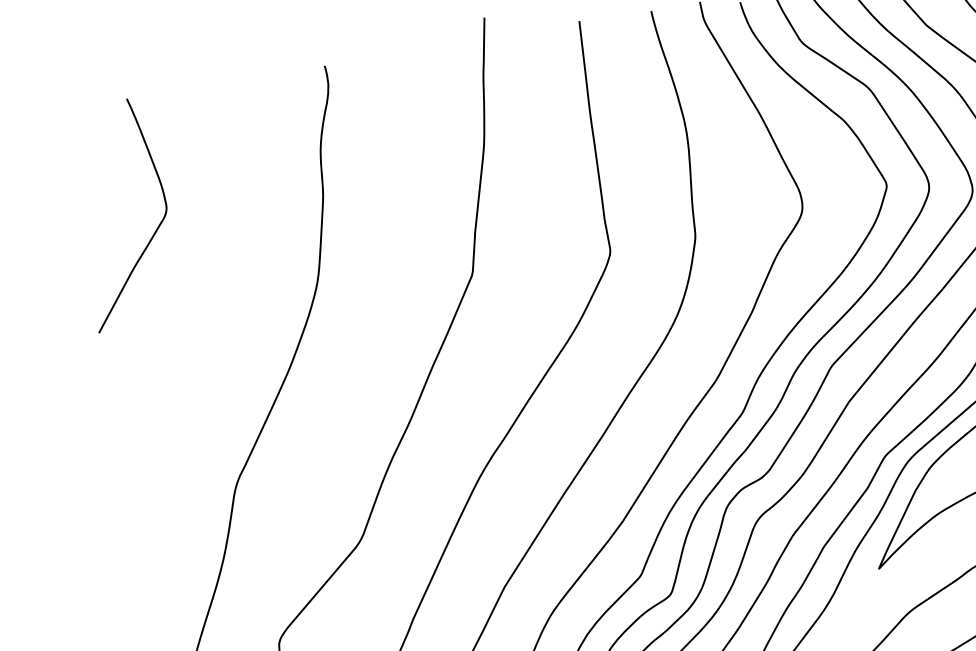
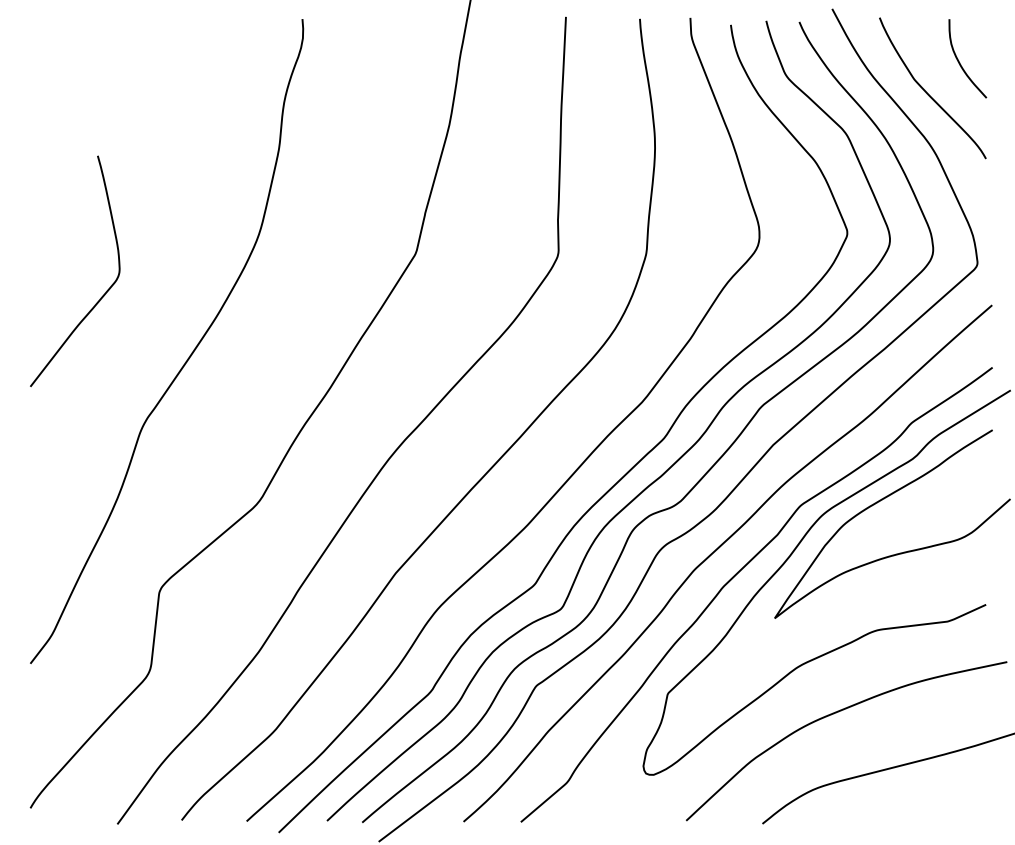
curve: (153, 234) -> (101, 296), moved

